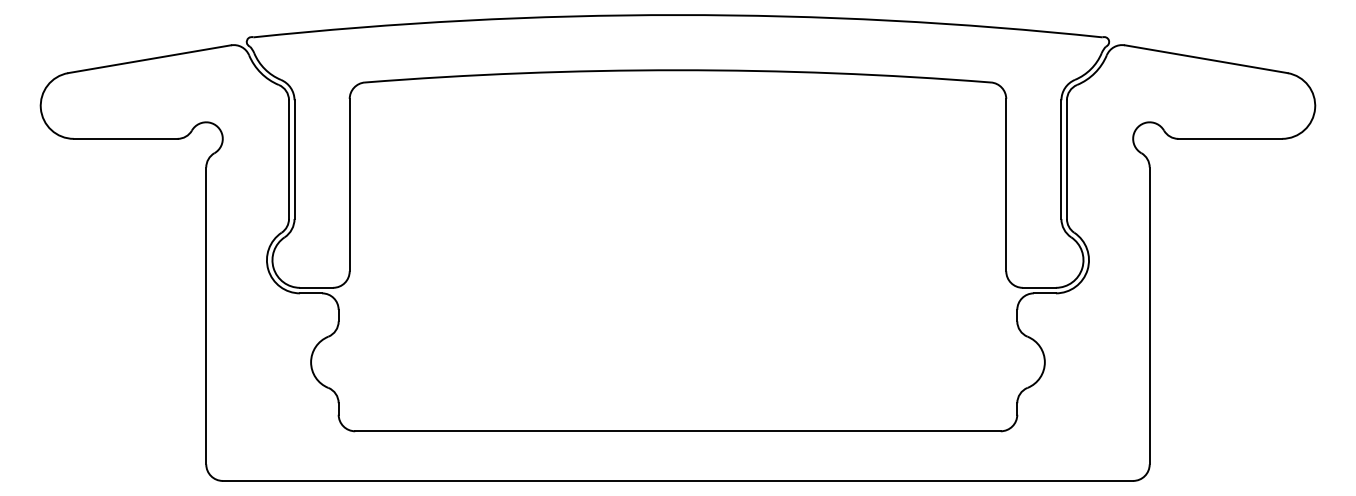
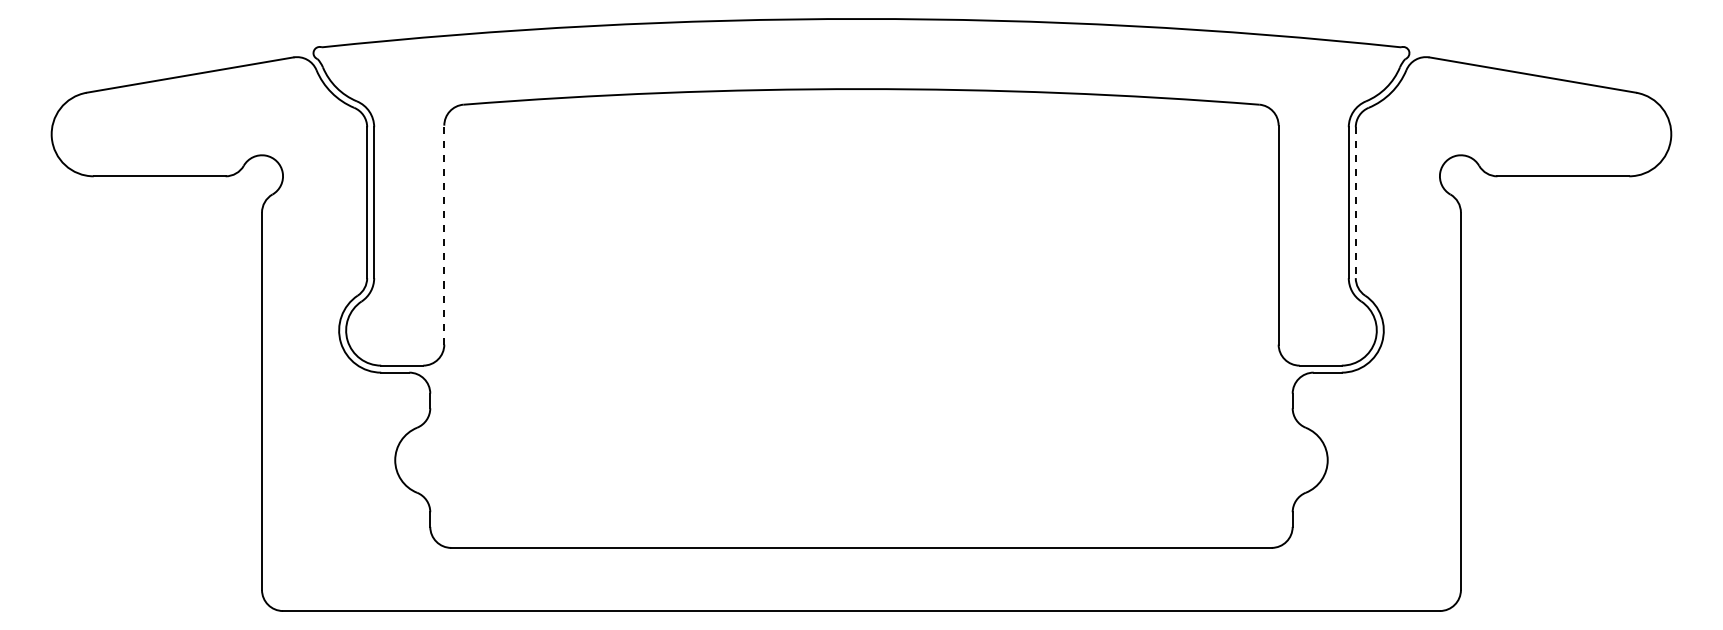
line: (1066, 160) -> (1355, 203), solid -> dashed
line: (349, 184) -> (444, 234), solid -> dashed

